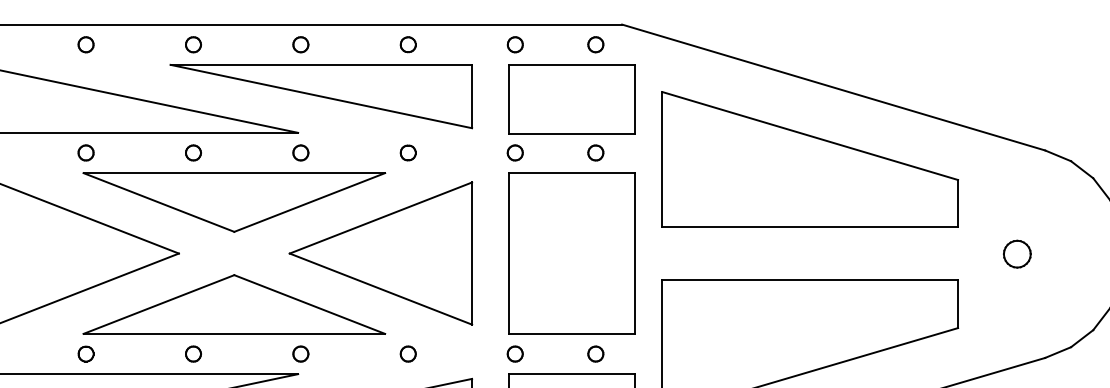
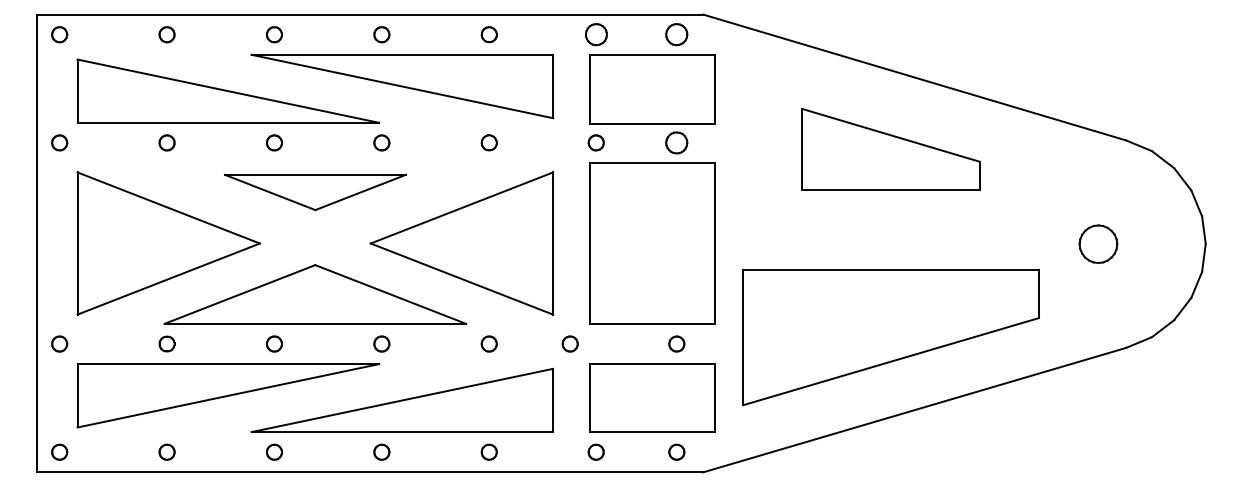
part: (514, 44) -> (595, 34), size x1.4
part: (595, 44) -> (676, 34), size x1.4
part: (595, 152) -> (676, 142), size x1.4
part: (809, 159) -> (890, 149), size x0.6
part: (234, 202) -> (315, 192), size x0.6
part: (1016, 253) -> (1097, 243), size x1.4
part: (514, 353) -> (569, 343), moved

